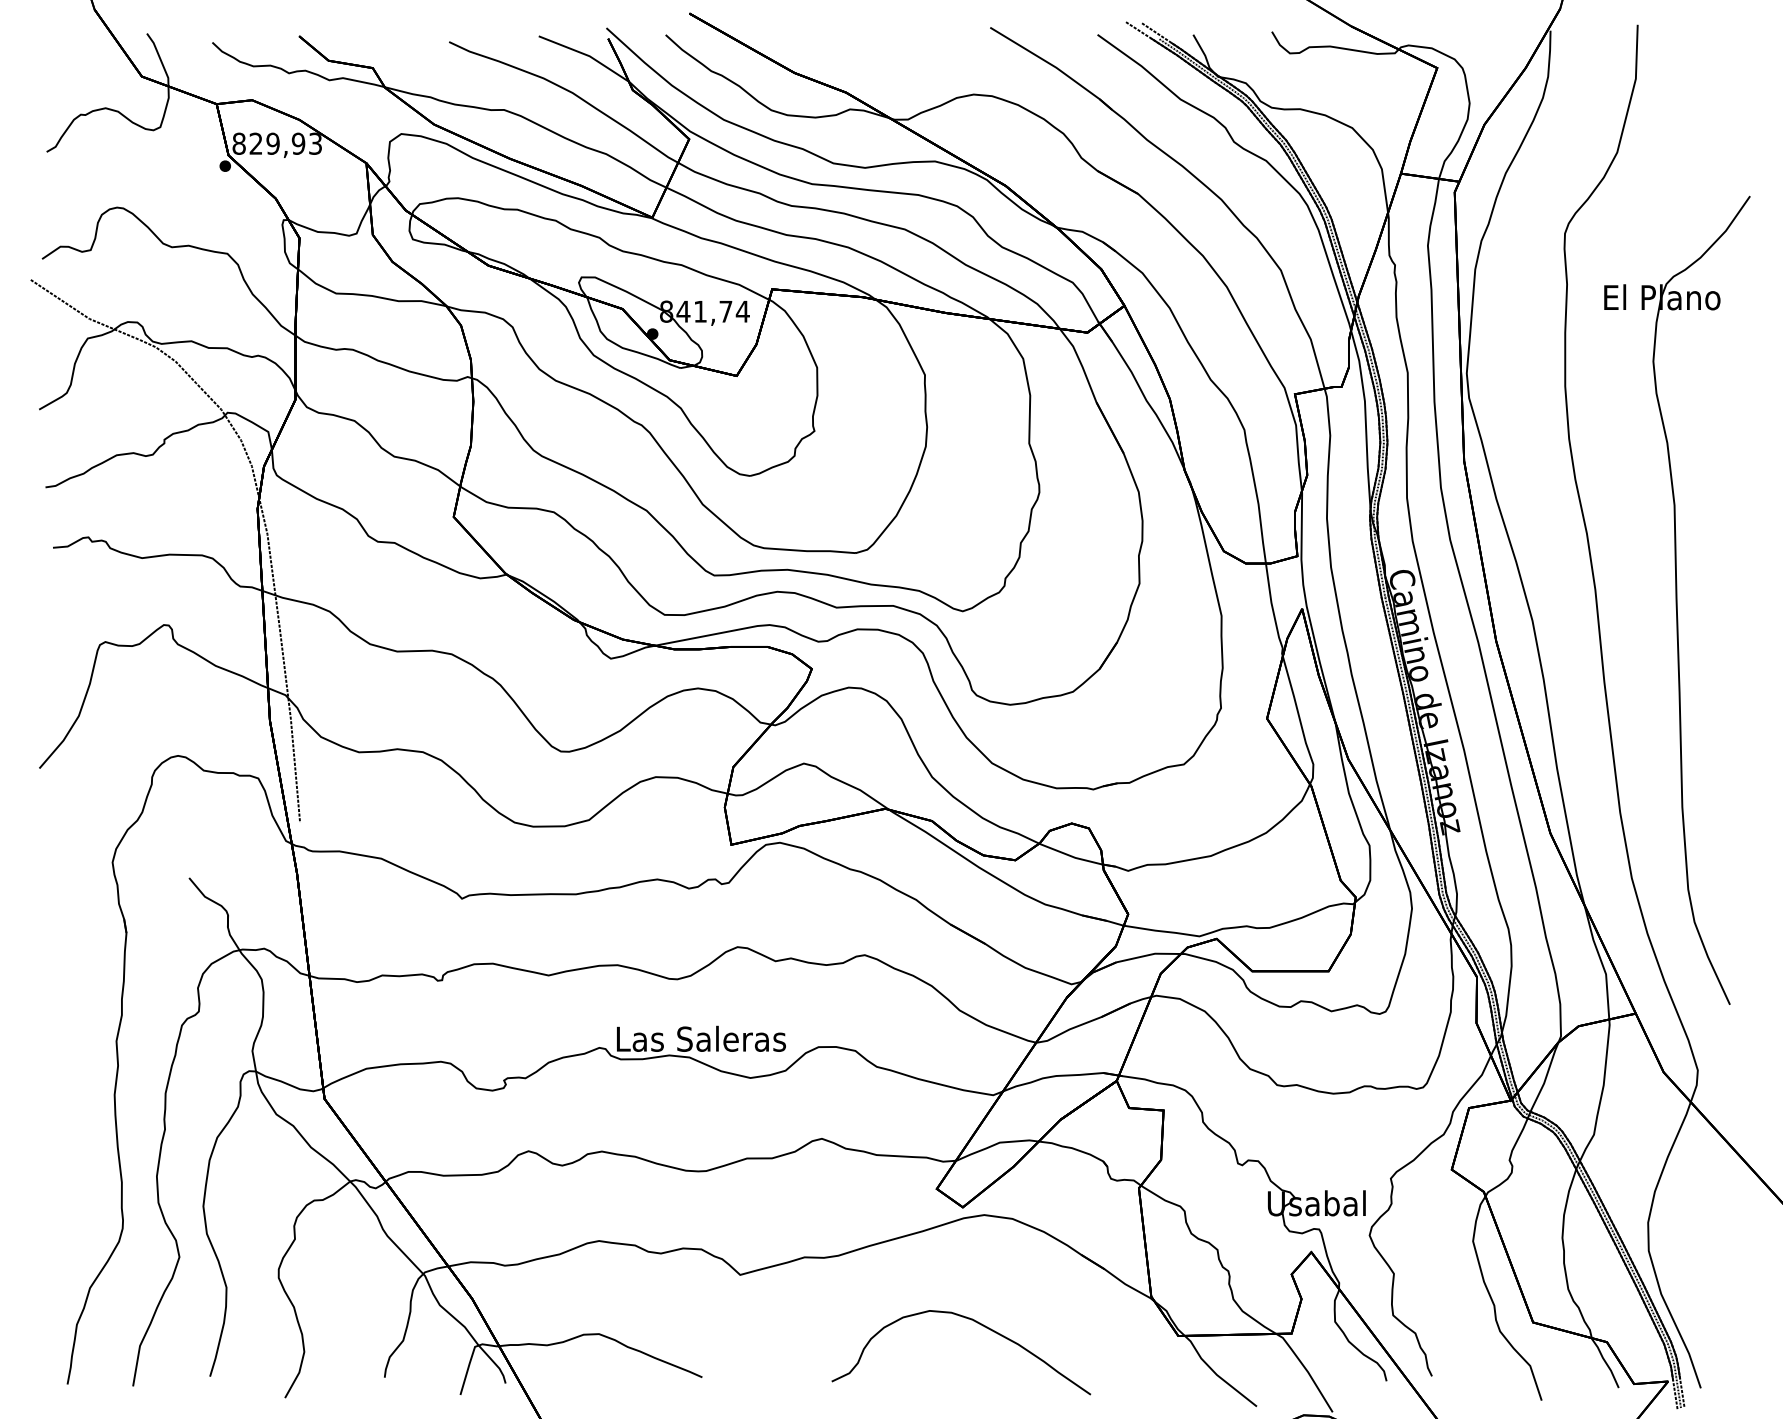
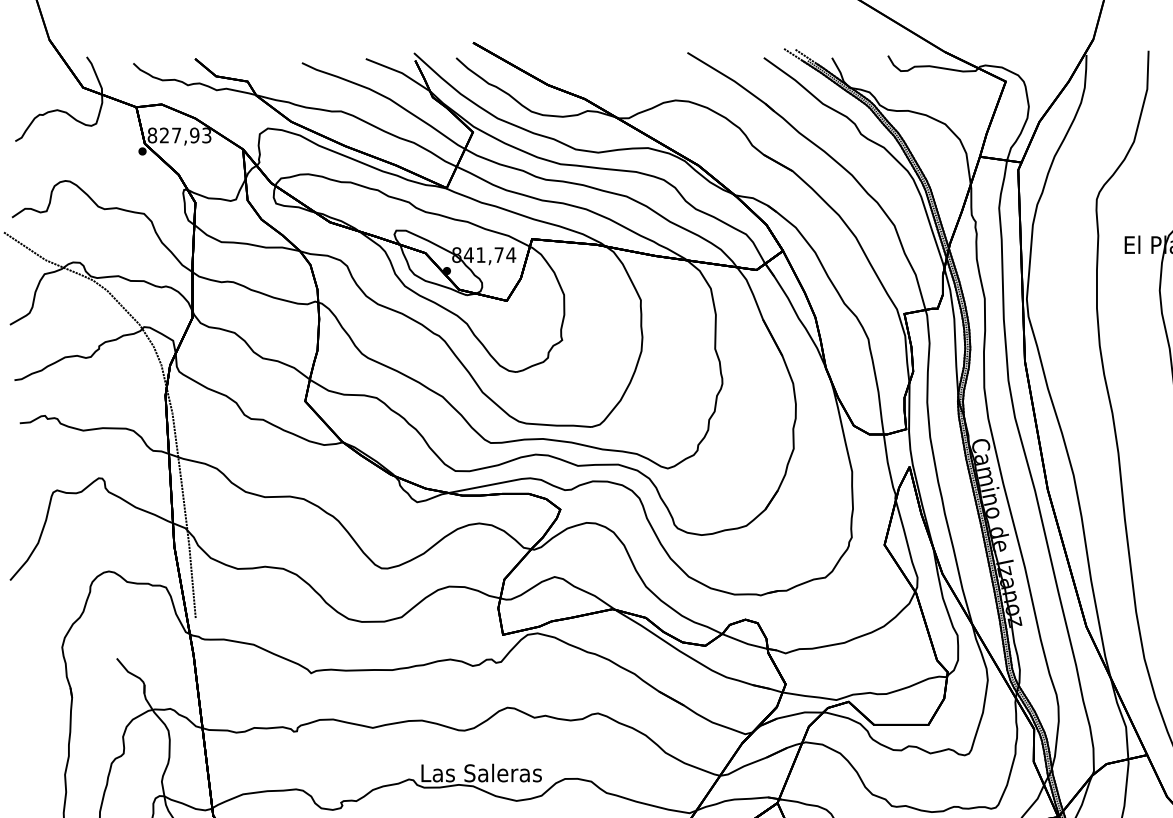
text: (272, 143) -> (176, 135), 829,93 -> 827,93

